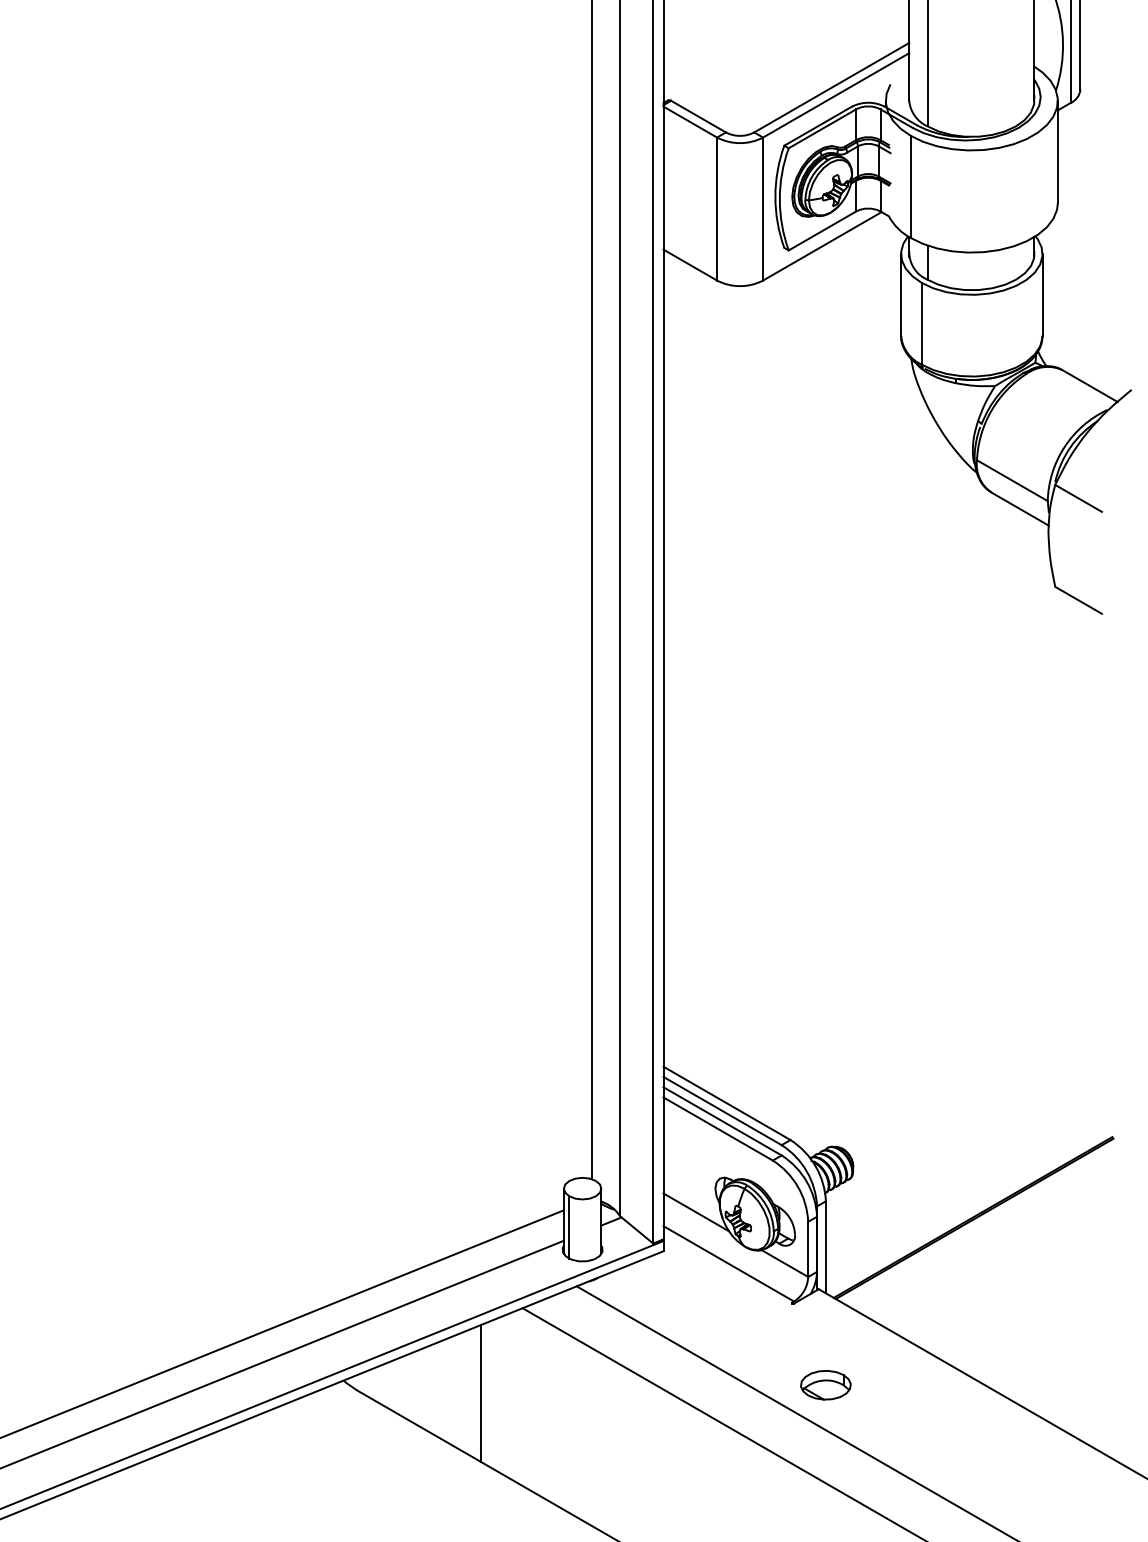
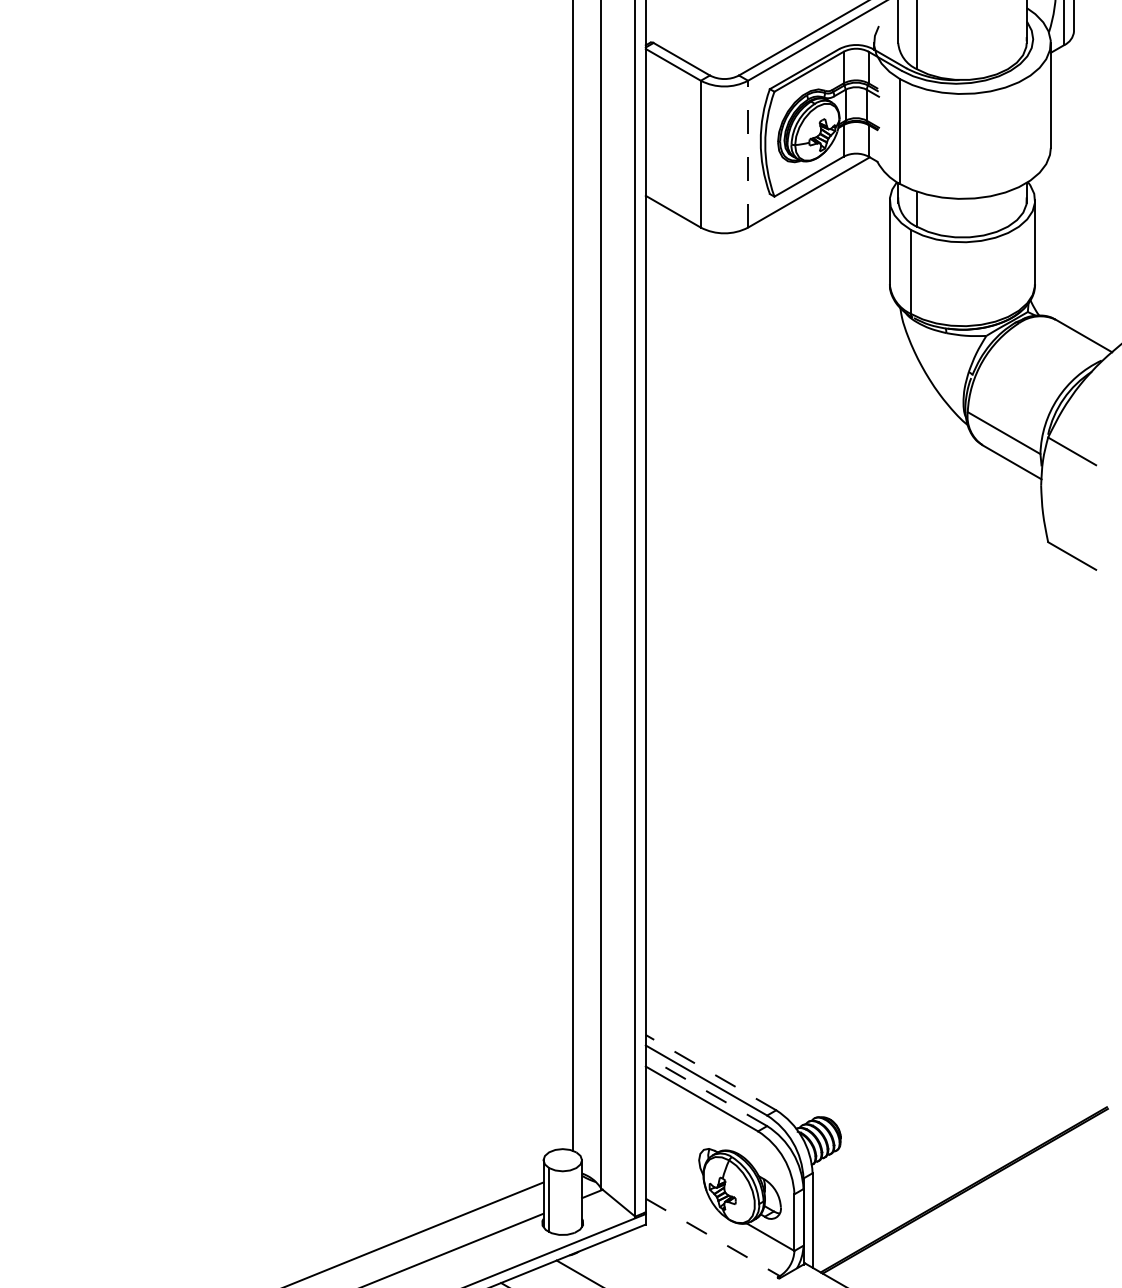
line: (763, 209) -> (748, 154), solid -> dashed
line: (726, 1103) -> (710, 1072), solid -> dashed
line: (722, 1121) -> (706, 1091), solid -> dashed
line: (696, 1212) -> (679, 1184), removed
line: (729, 1264) -> (713, 1238), solid -> dashed

